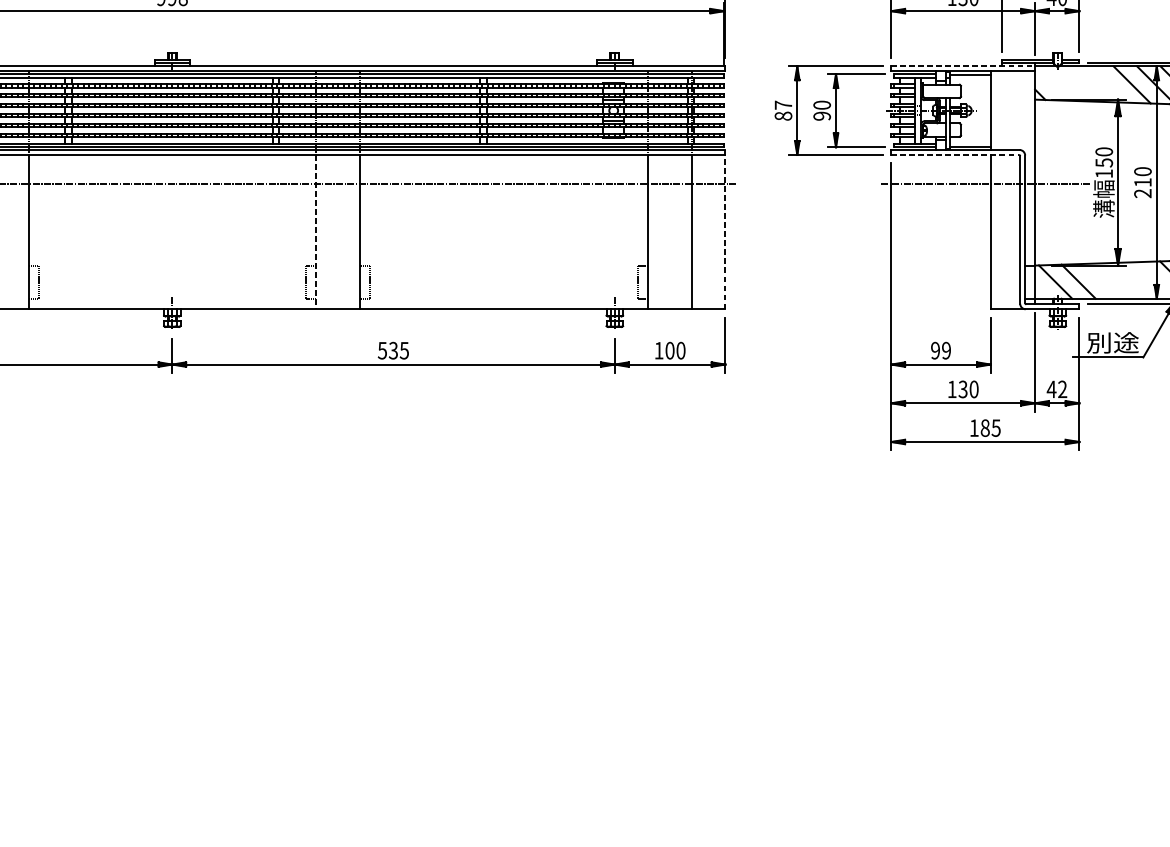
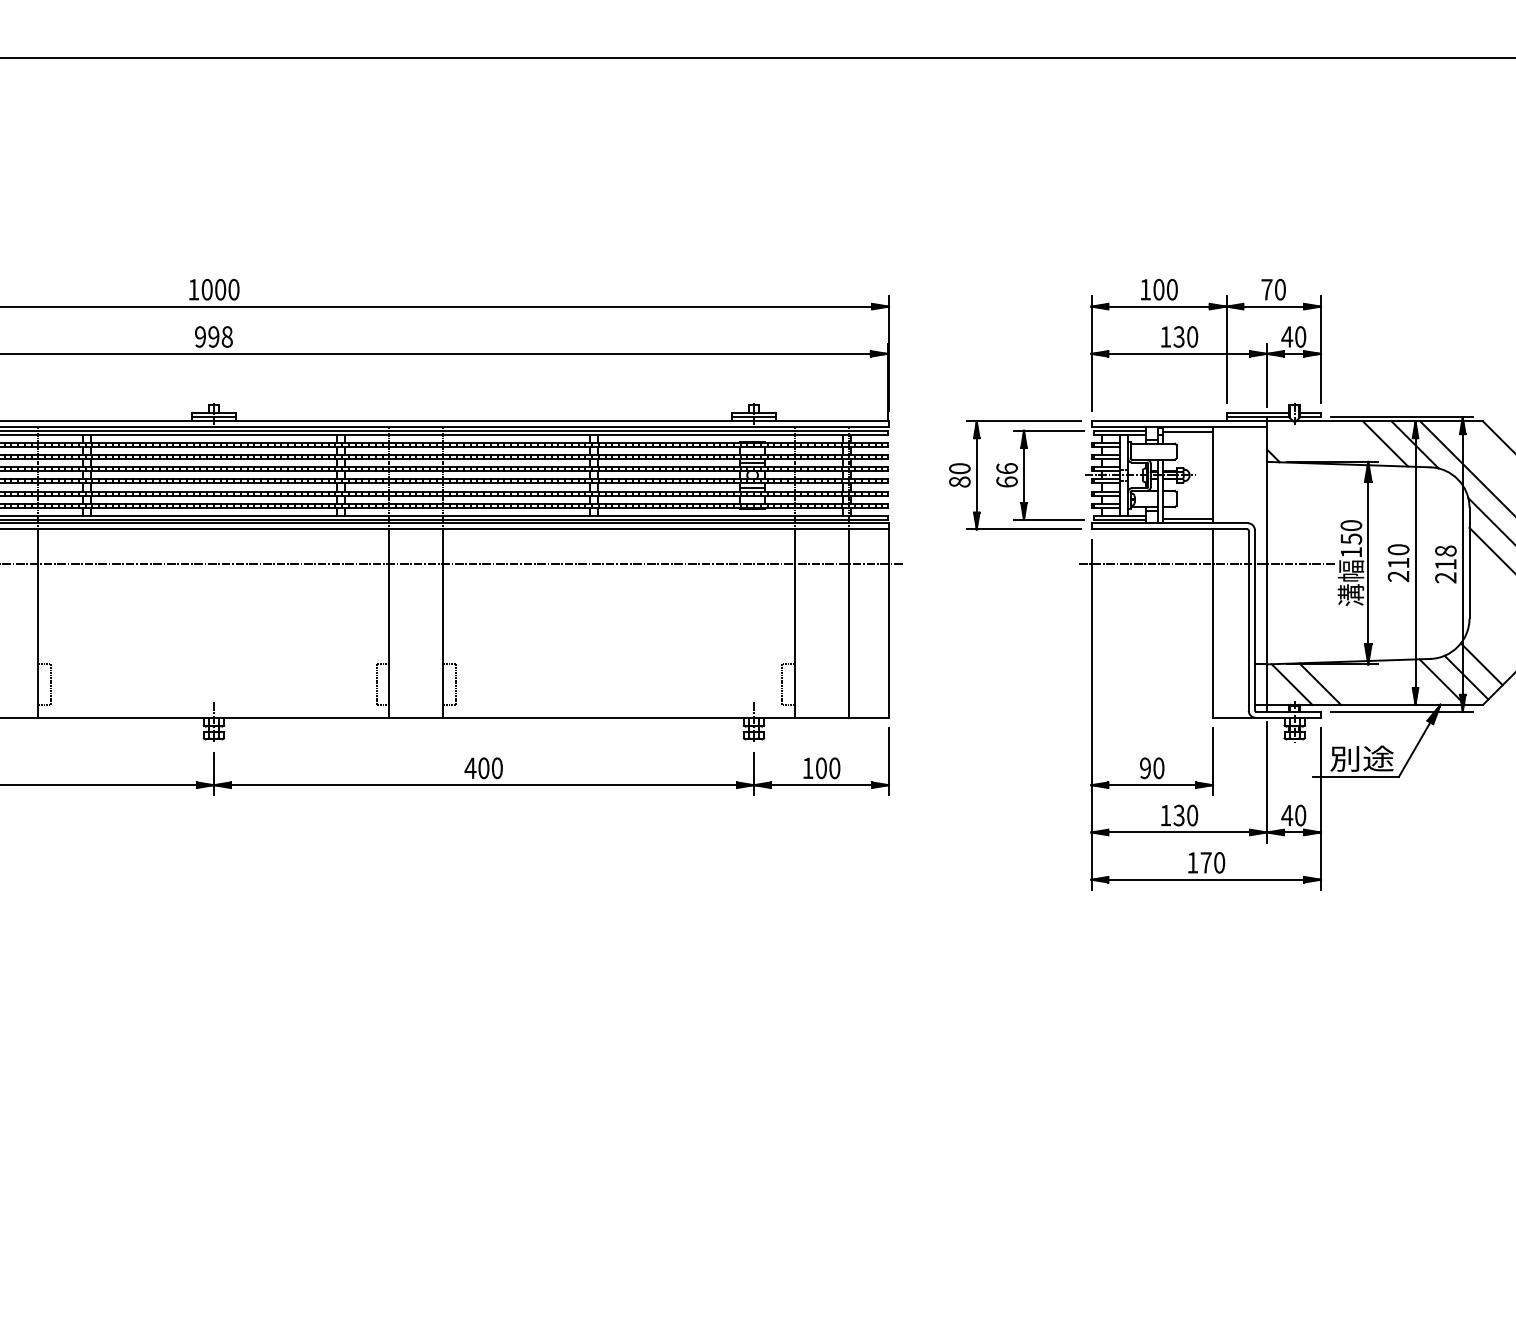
line: (963, 66) -> (1179, 421), dashed -> solid
text: (783, 105) -> (959, 468), 87 -> 80
text: (821, 110) -> (1006, 475), 90 -> 66
line: (955, 155) -> (1169, 529), dashed -> solid
line: (725, 229) -> (889, 620), dashed -> solid
line: (316, 232) -> (389, 624), dashed -> solid
text: (393, 350) -> (483, 768), 535 -> 400
text: (946, 350) -> (1158, 768), 99 -> 90
text: (1062, 389) -> (1300, 815), 42 -> 40
text: (990, 427) -> (1212, 862), 185 -> 170

